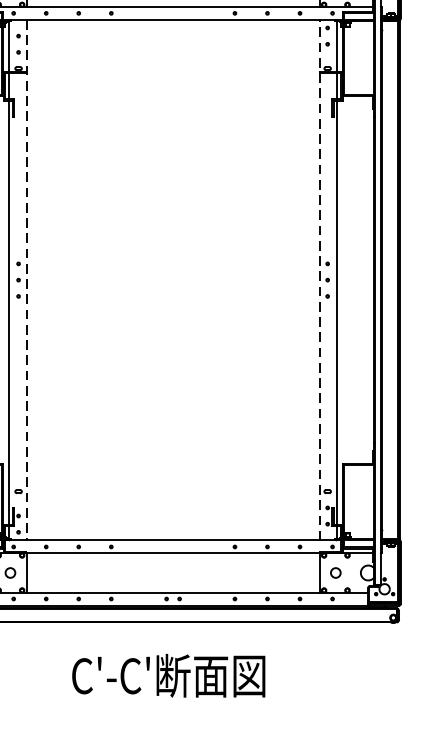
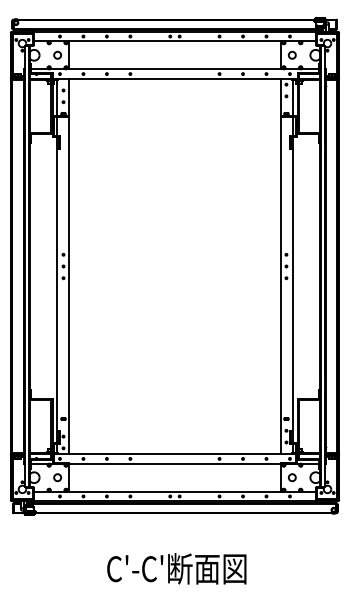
line: (26, 280) -> (69, 266), dashed -> solid
line: (319, 280) -> (280, 266), dashed -> solid
text: (168, 675) -> (176, 568), moved

